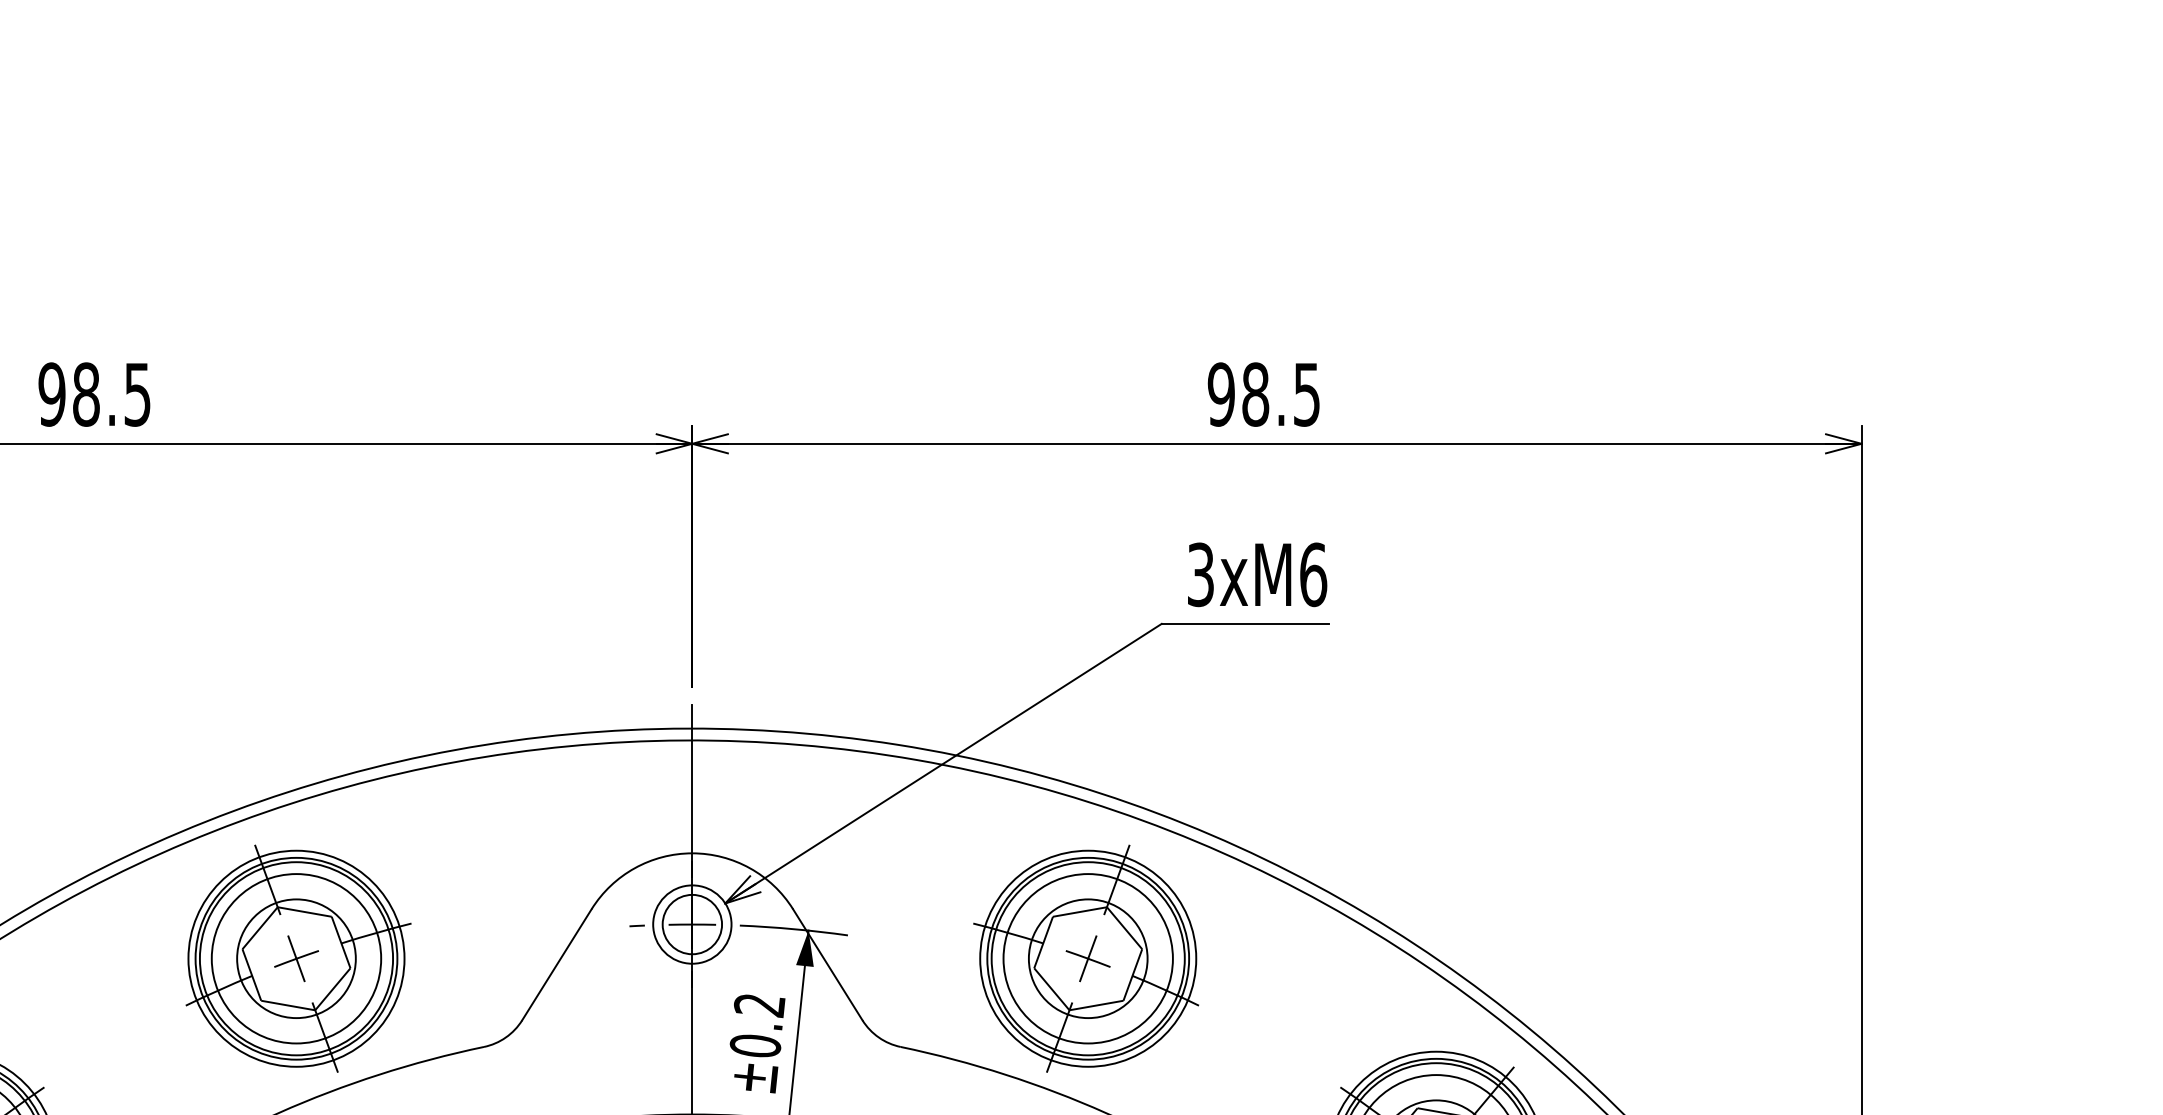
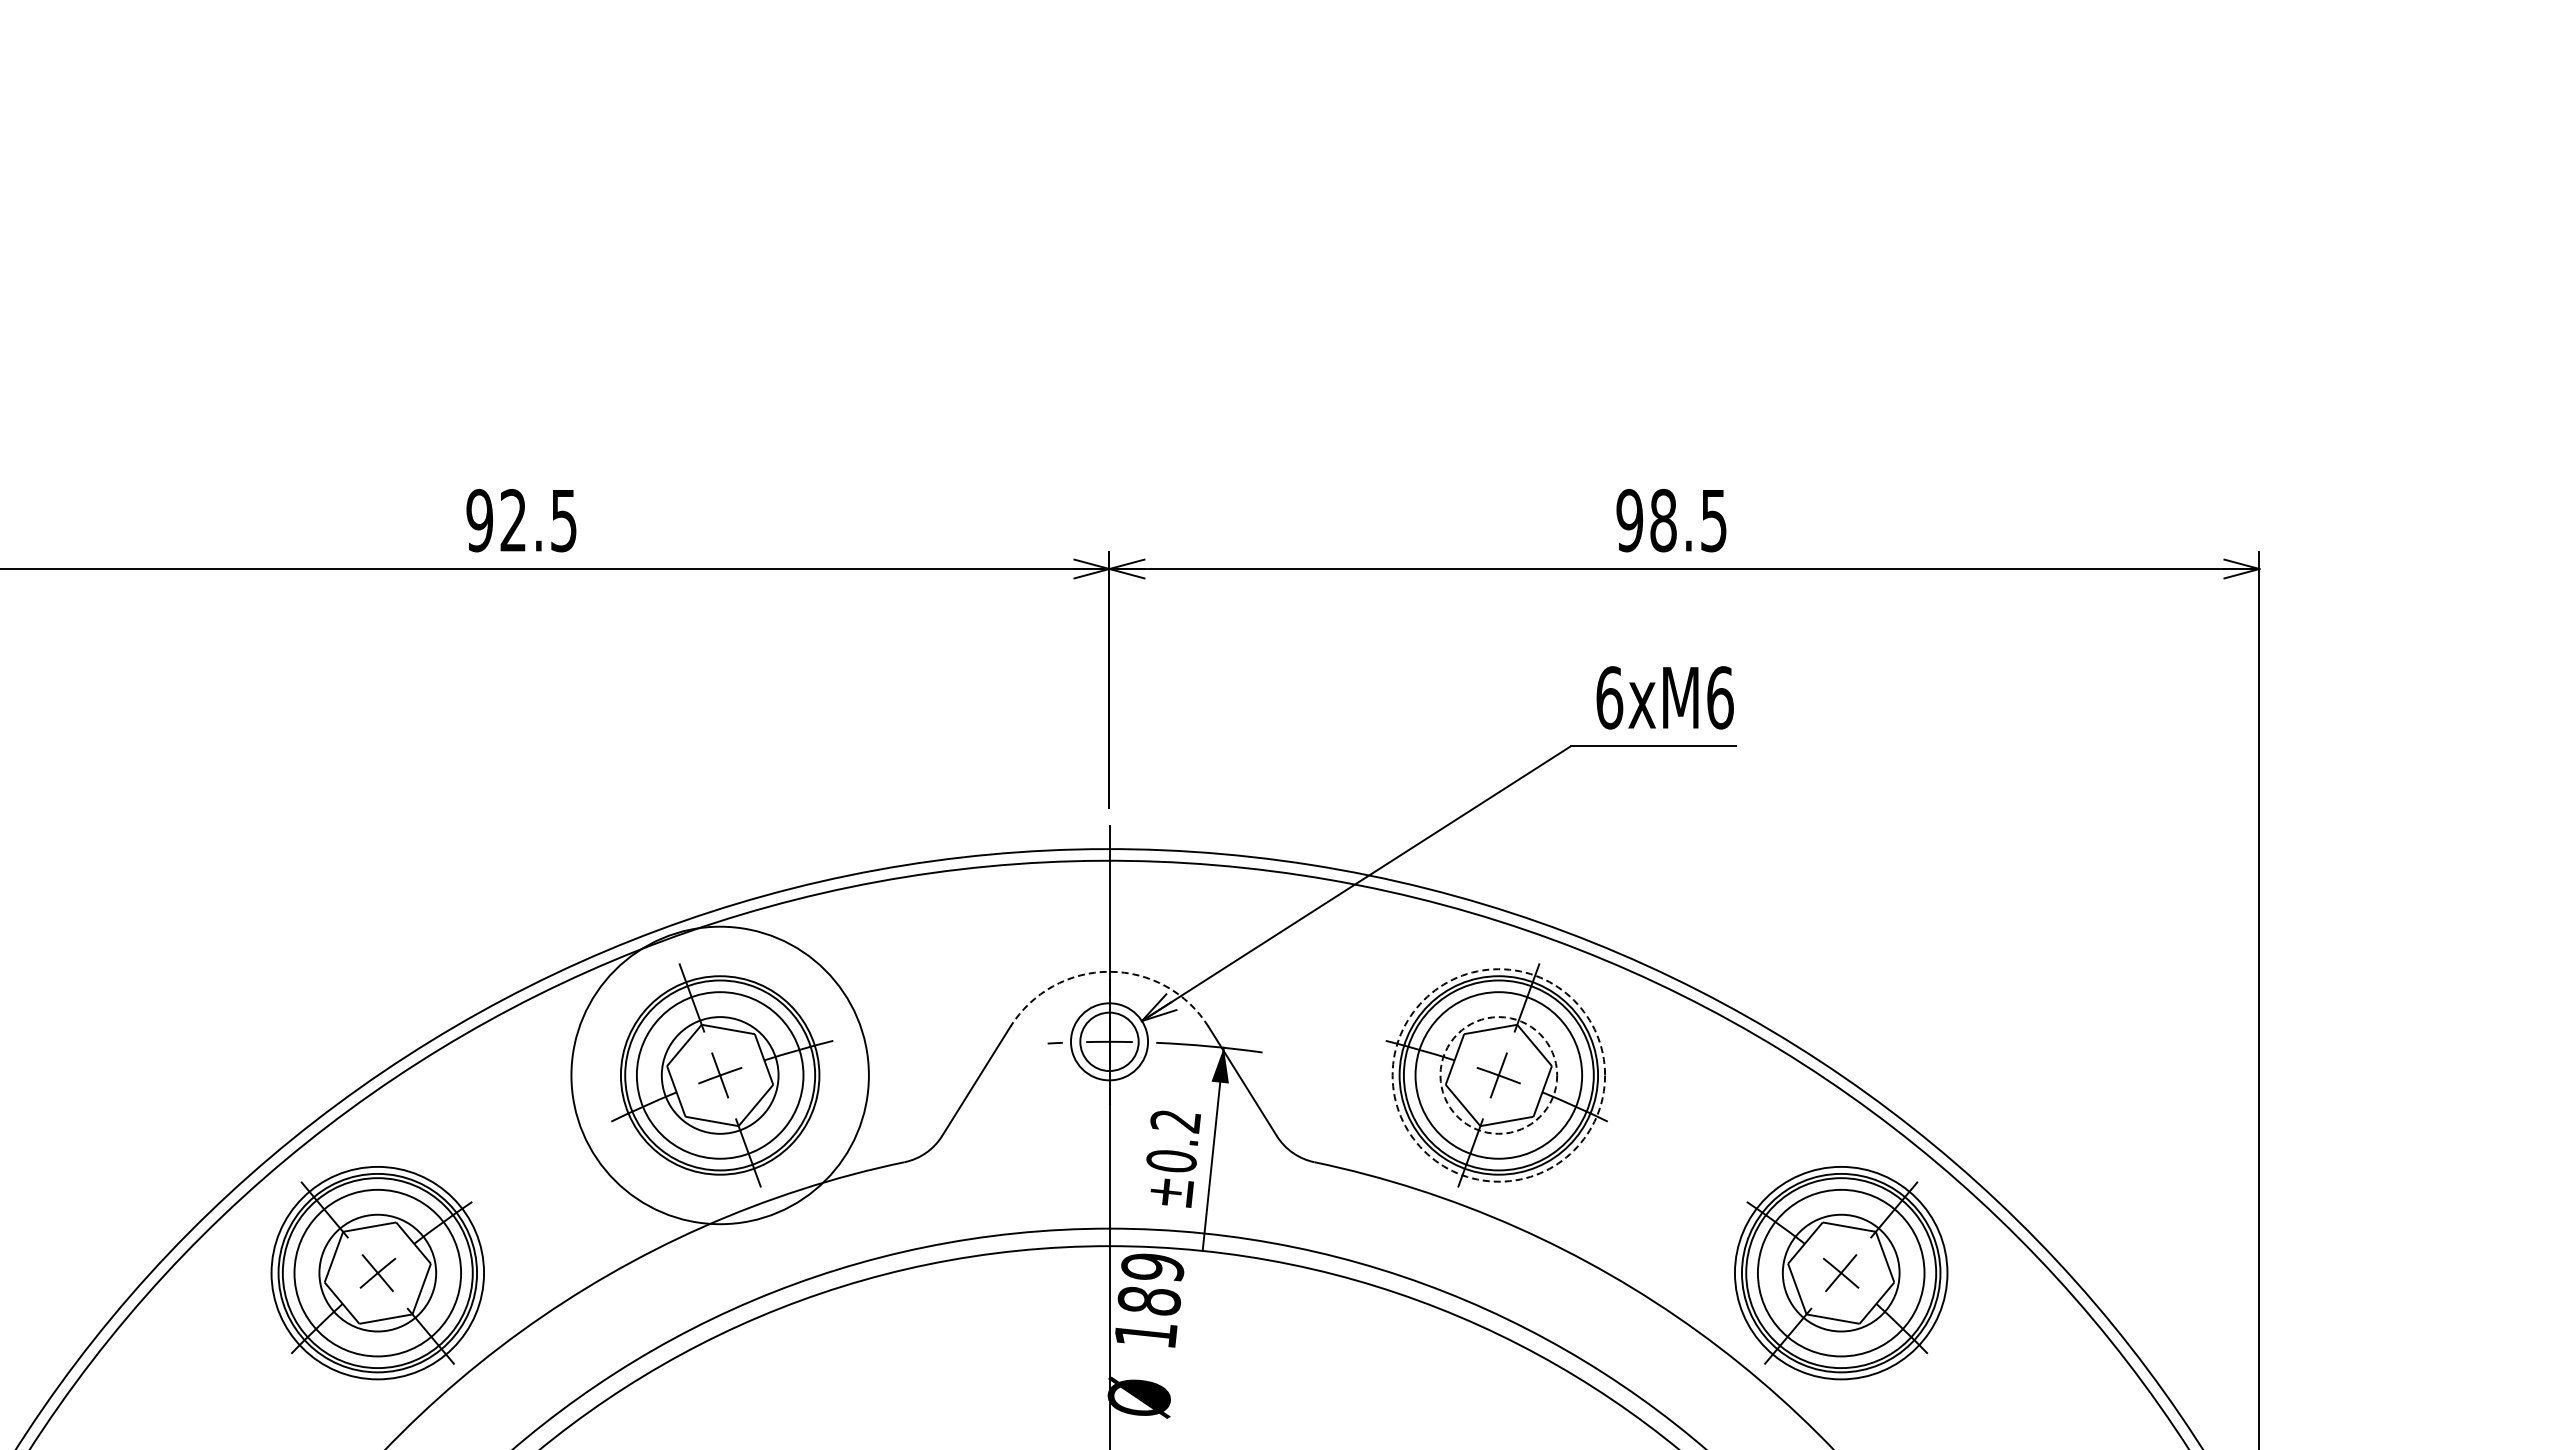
text: (86, 394) -> (513, 520), 98.5 -> 92.5
text: (1200, 574) -> (1609, 697), 3xM6 -> 6xM6
arc: (692, 853) -> (1109, 971), solid -> dashed
circle: (295, 958) -> (719, 1075), size x1.4
circle: (1087, 958) -> (1498, 1075), solid -> dashed
circle: (1087, 958) -> (1498, 1075), solid -> dashed

